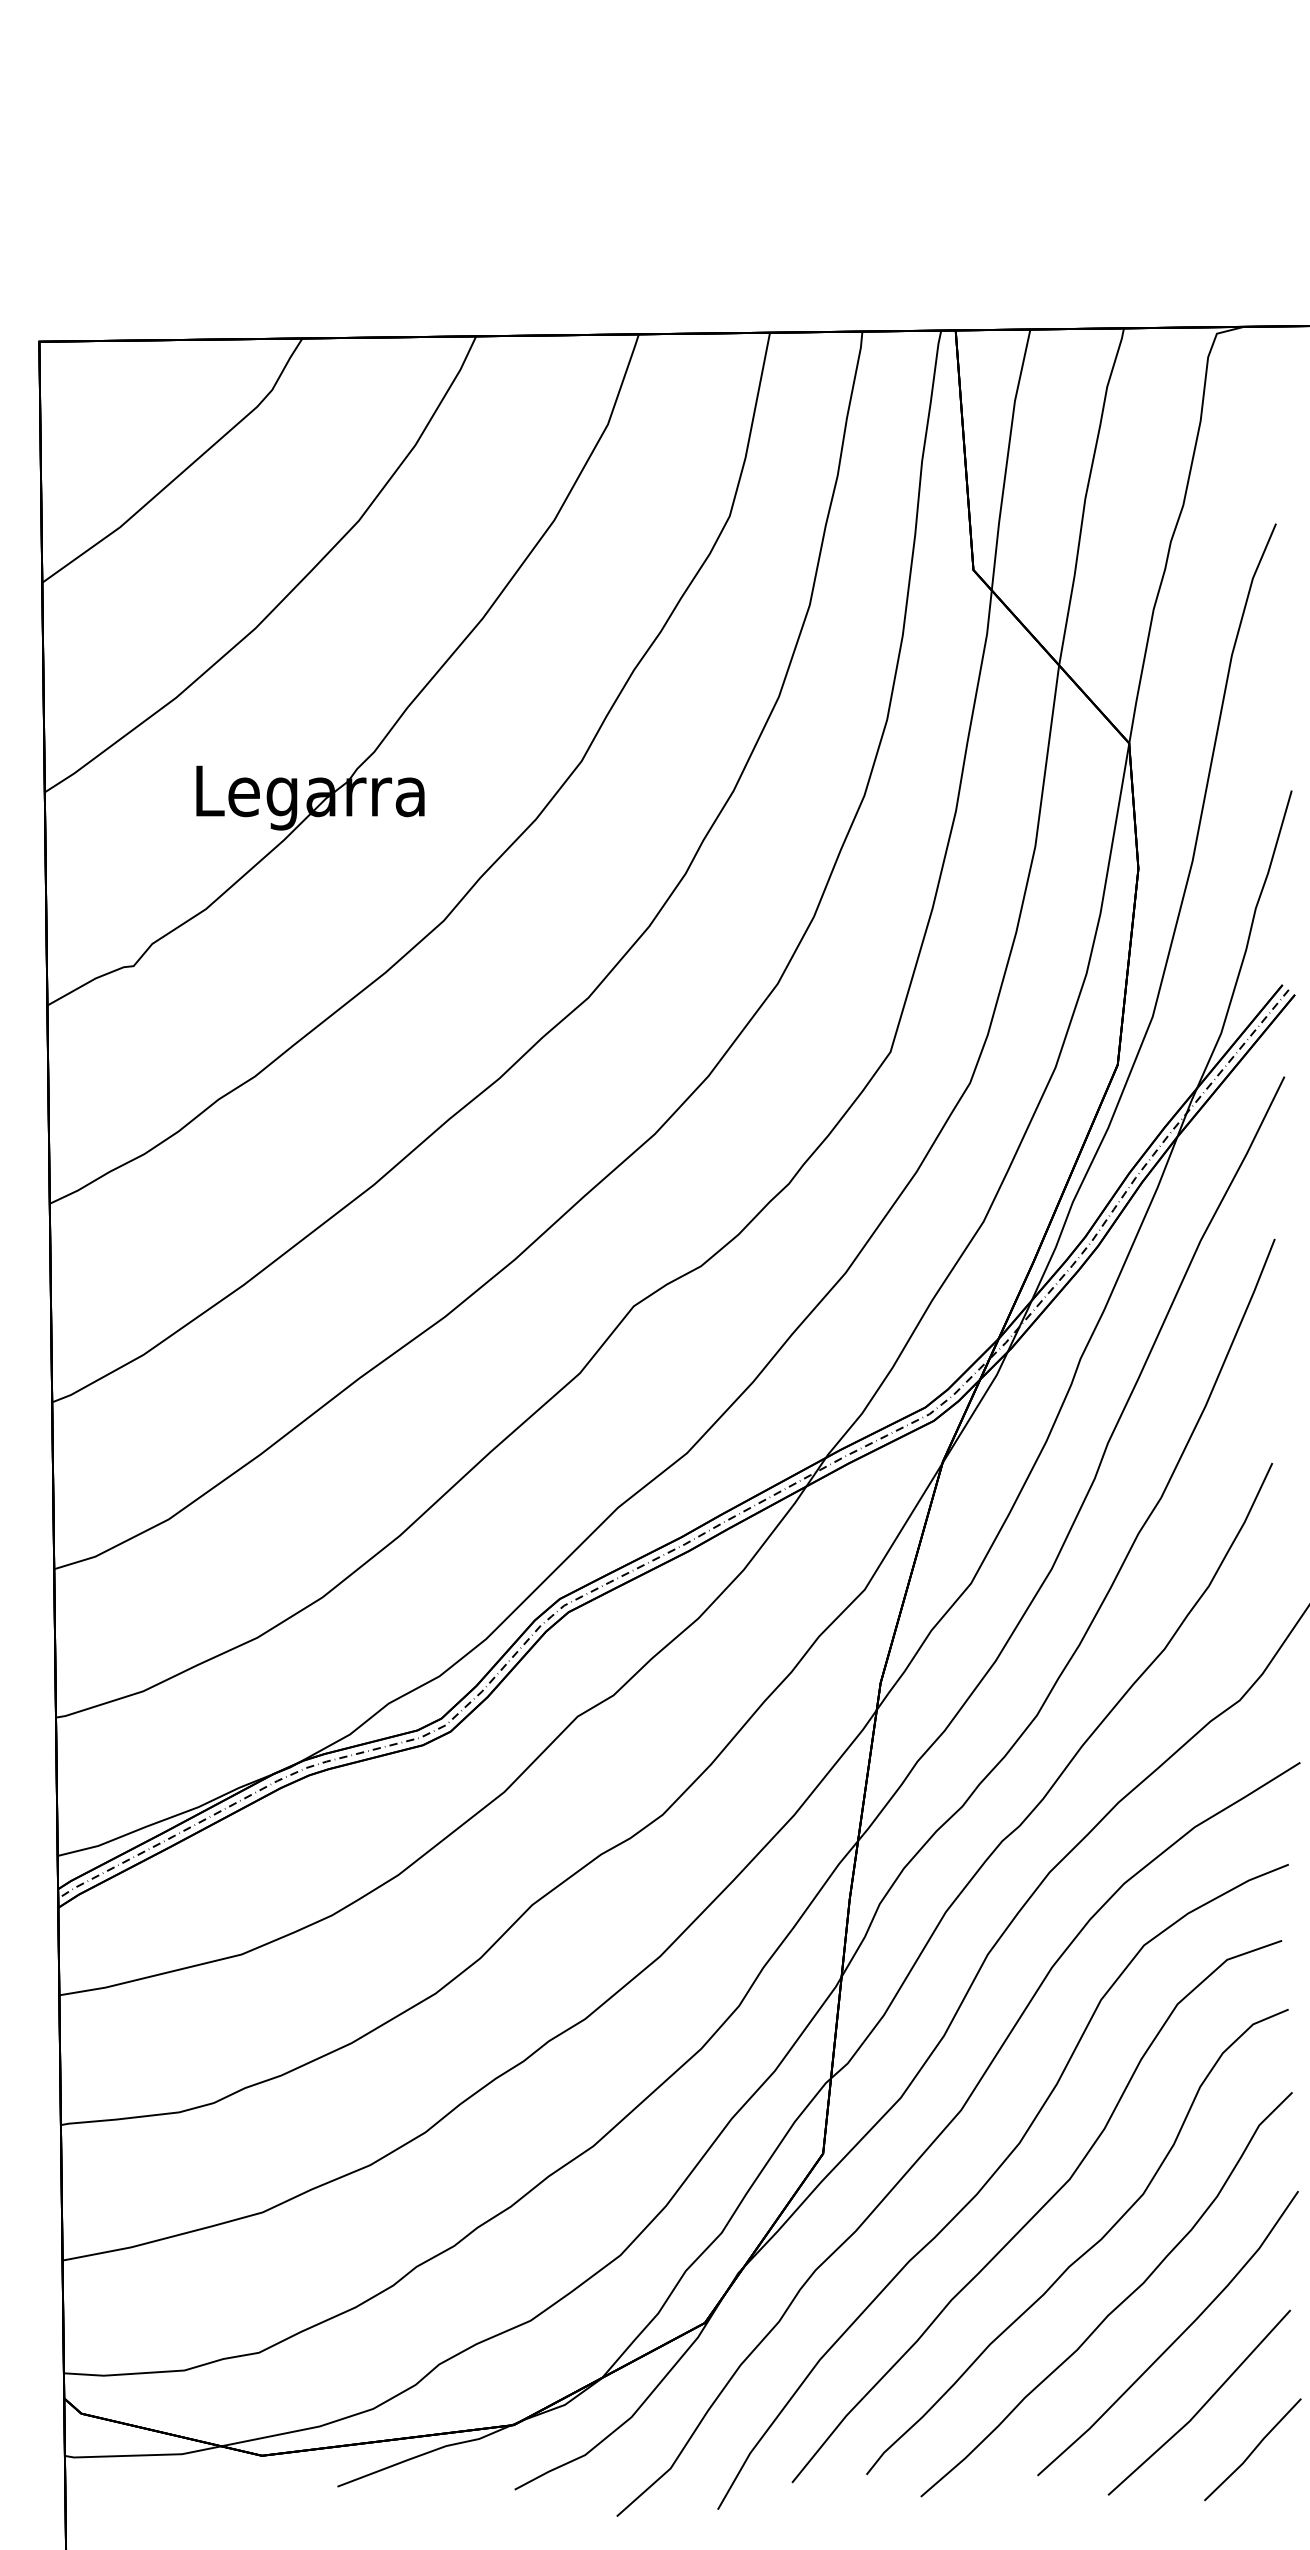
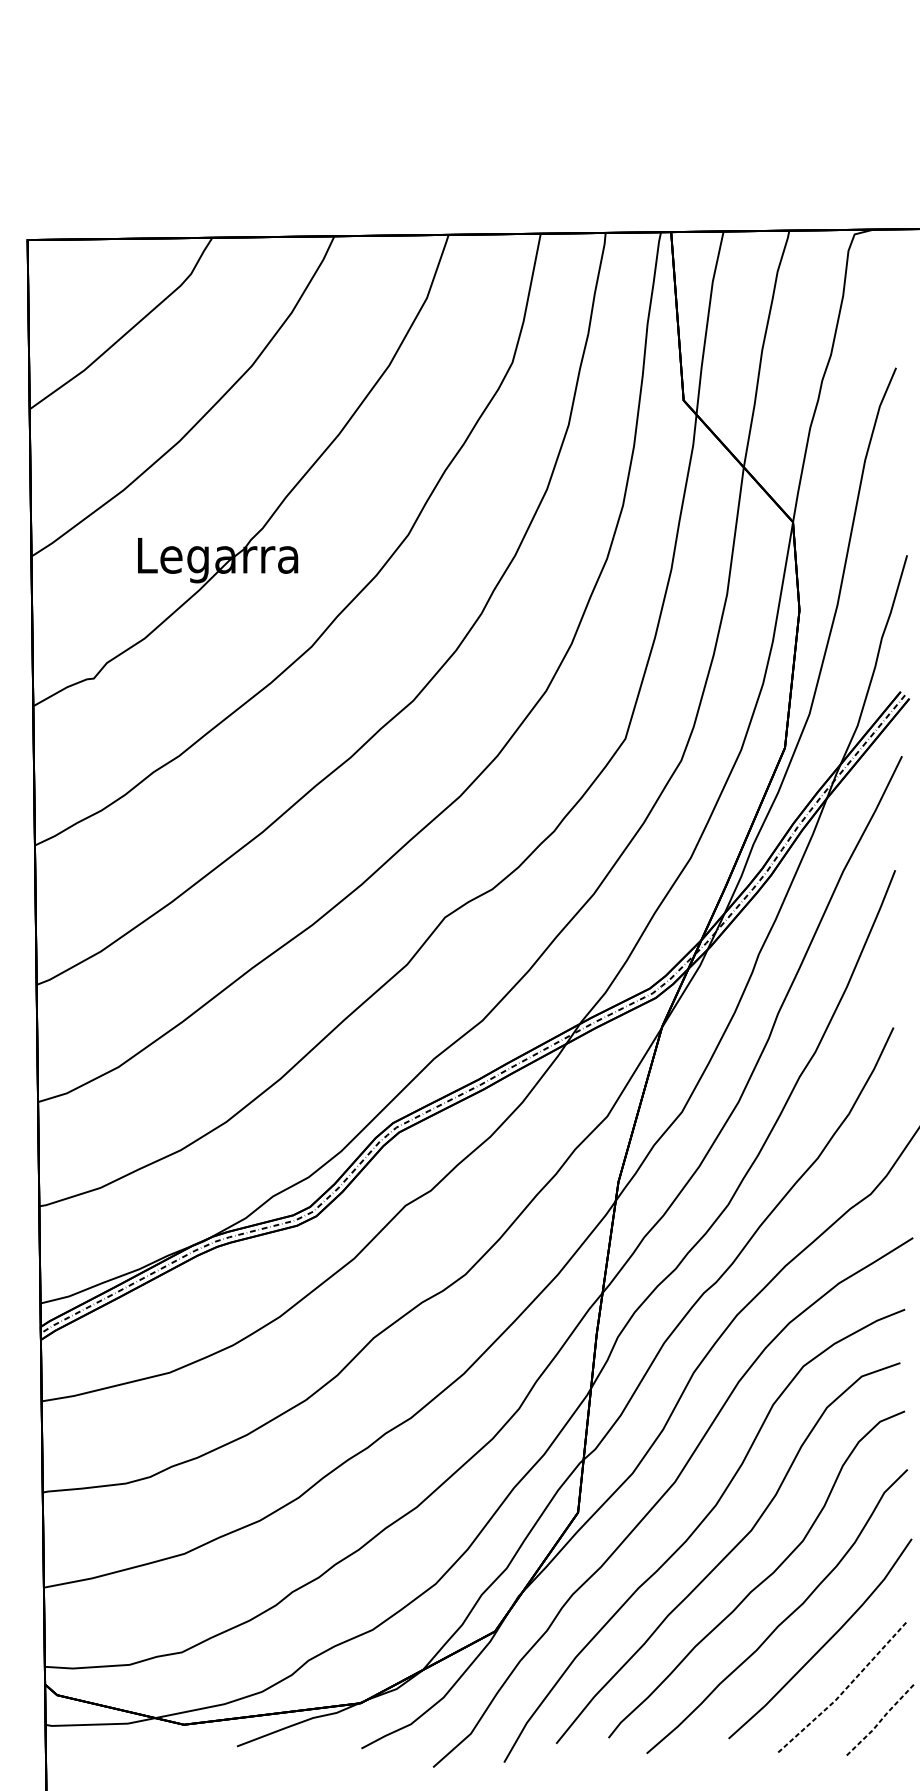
line: (1203, 2406) -> (845, 1690), solid -> dashed
line: (1253, 2450) -> (880, 1721), solid -> dashed

